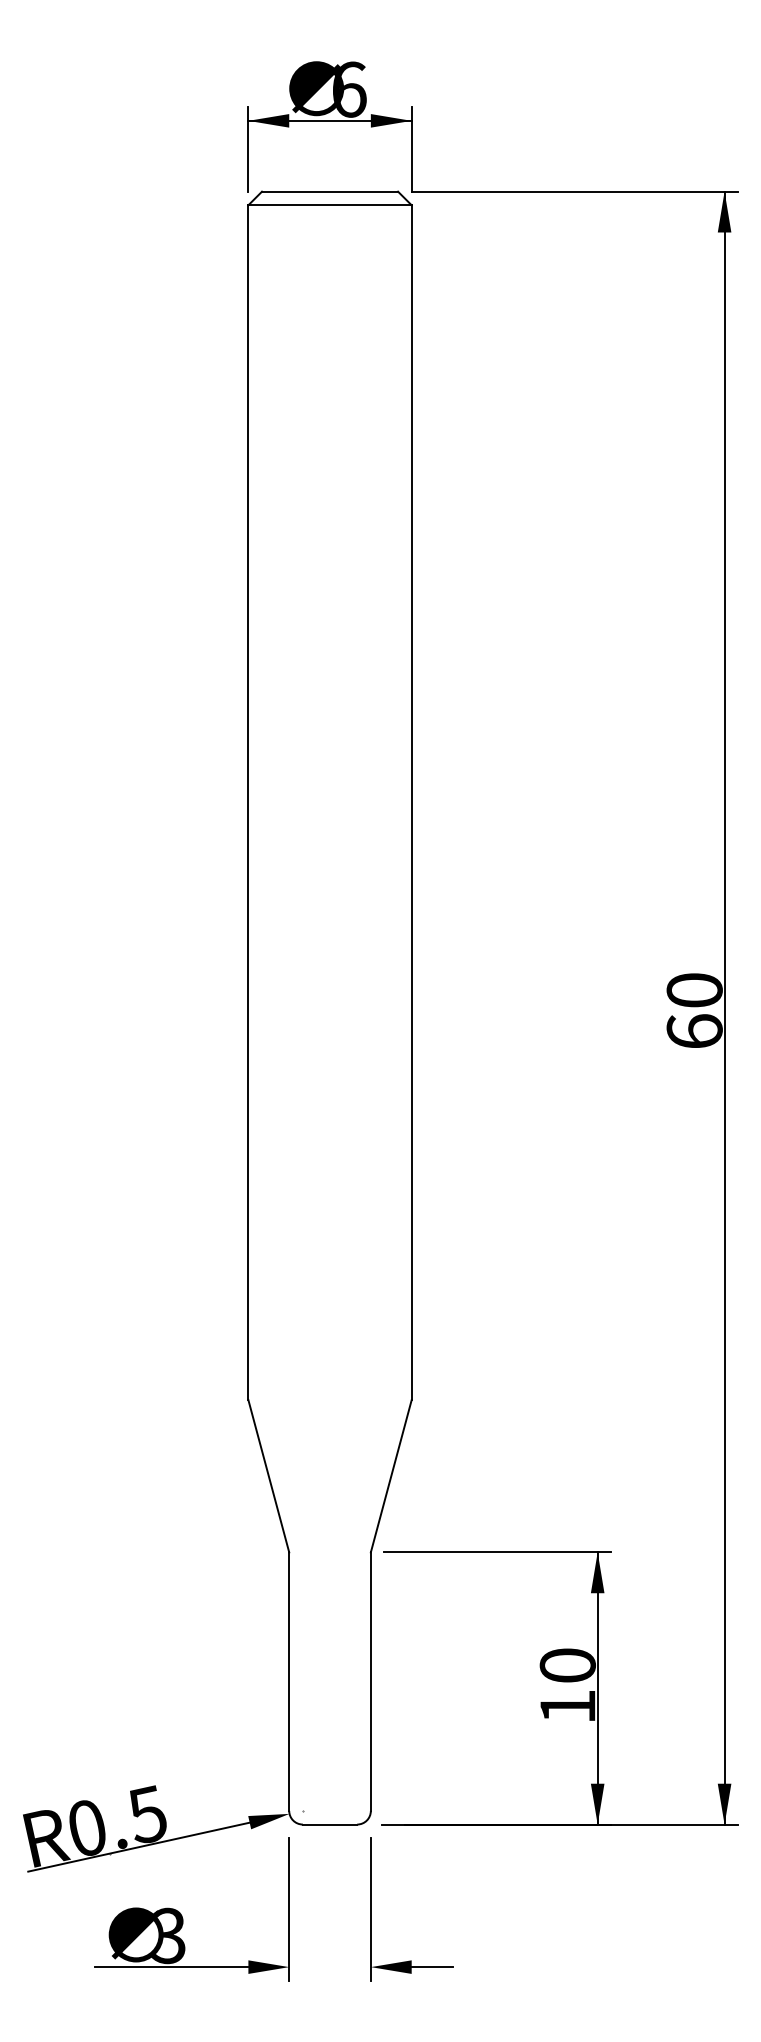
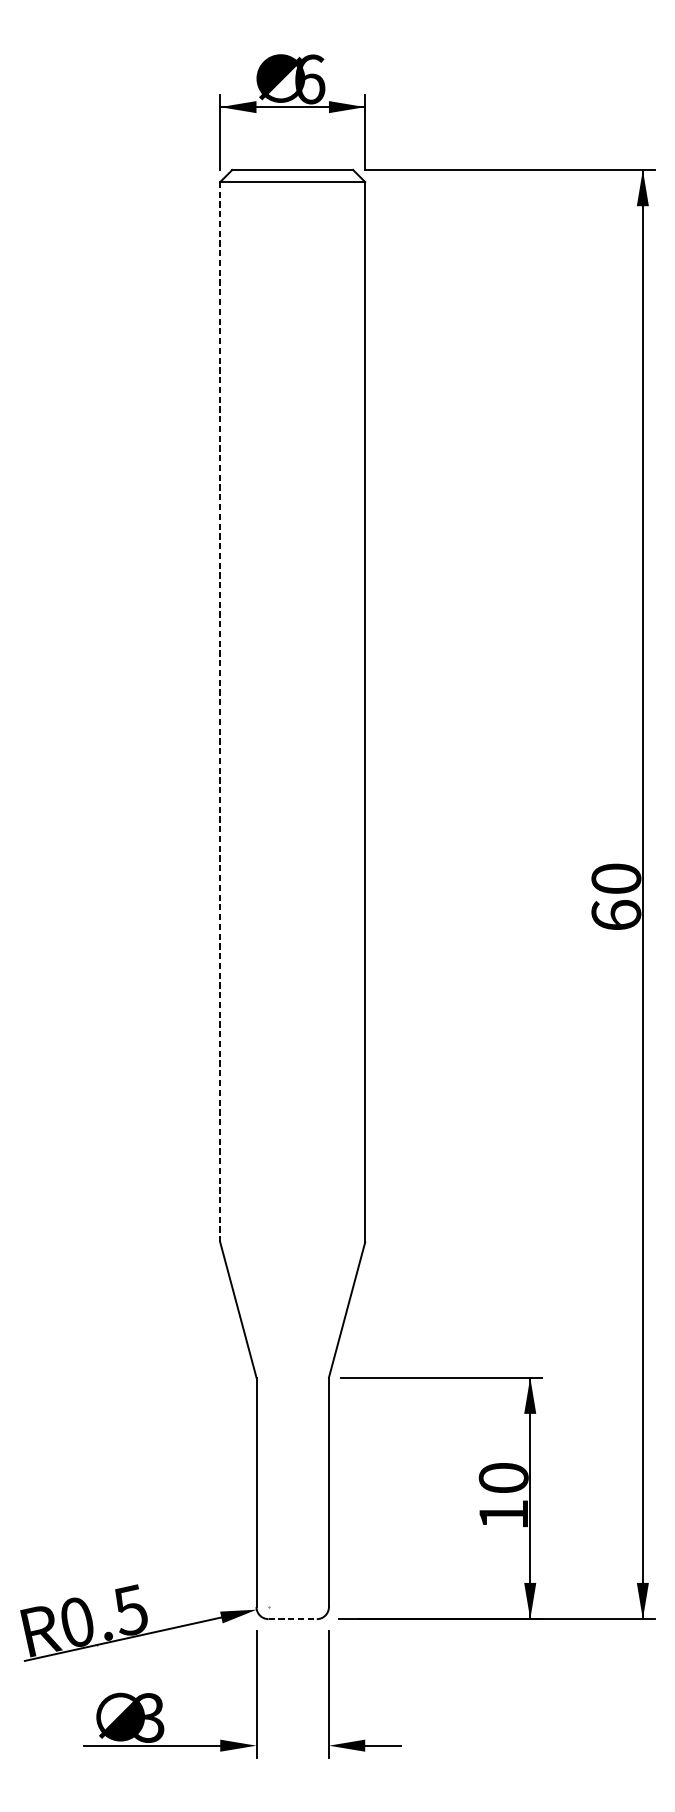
line: (248, 802) -> (220, 712), solid -> dashed
line: (330, 1824) -> (293, 1619), solid -> dashed

